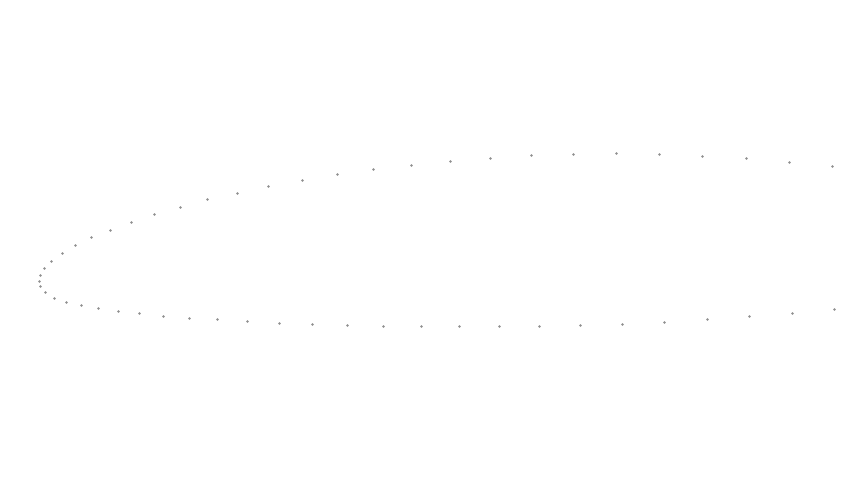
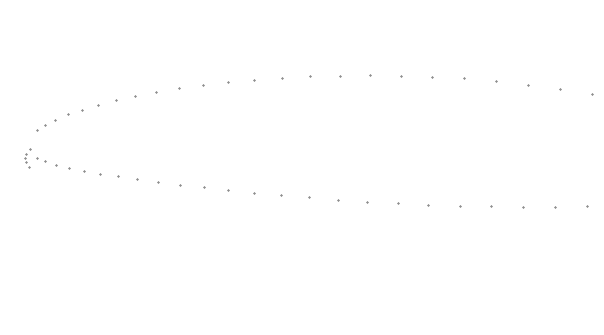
part: (42, 280) -> (28, 158), moved

